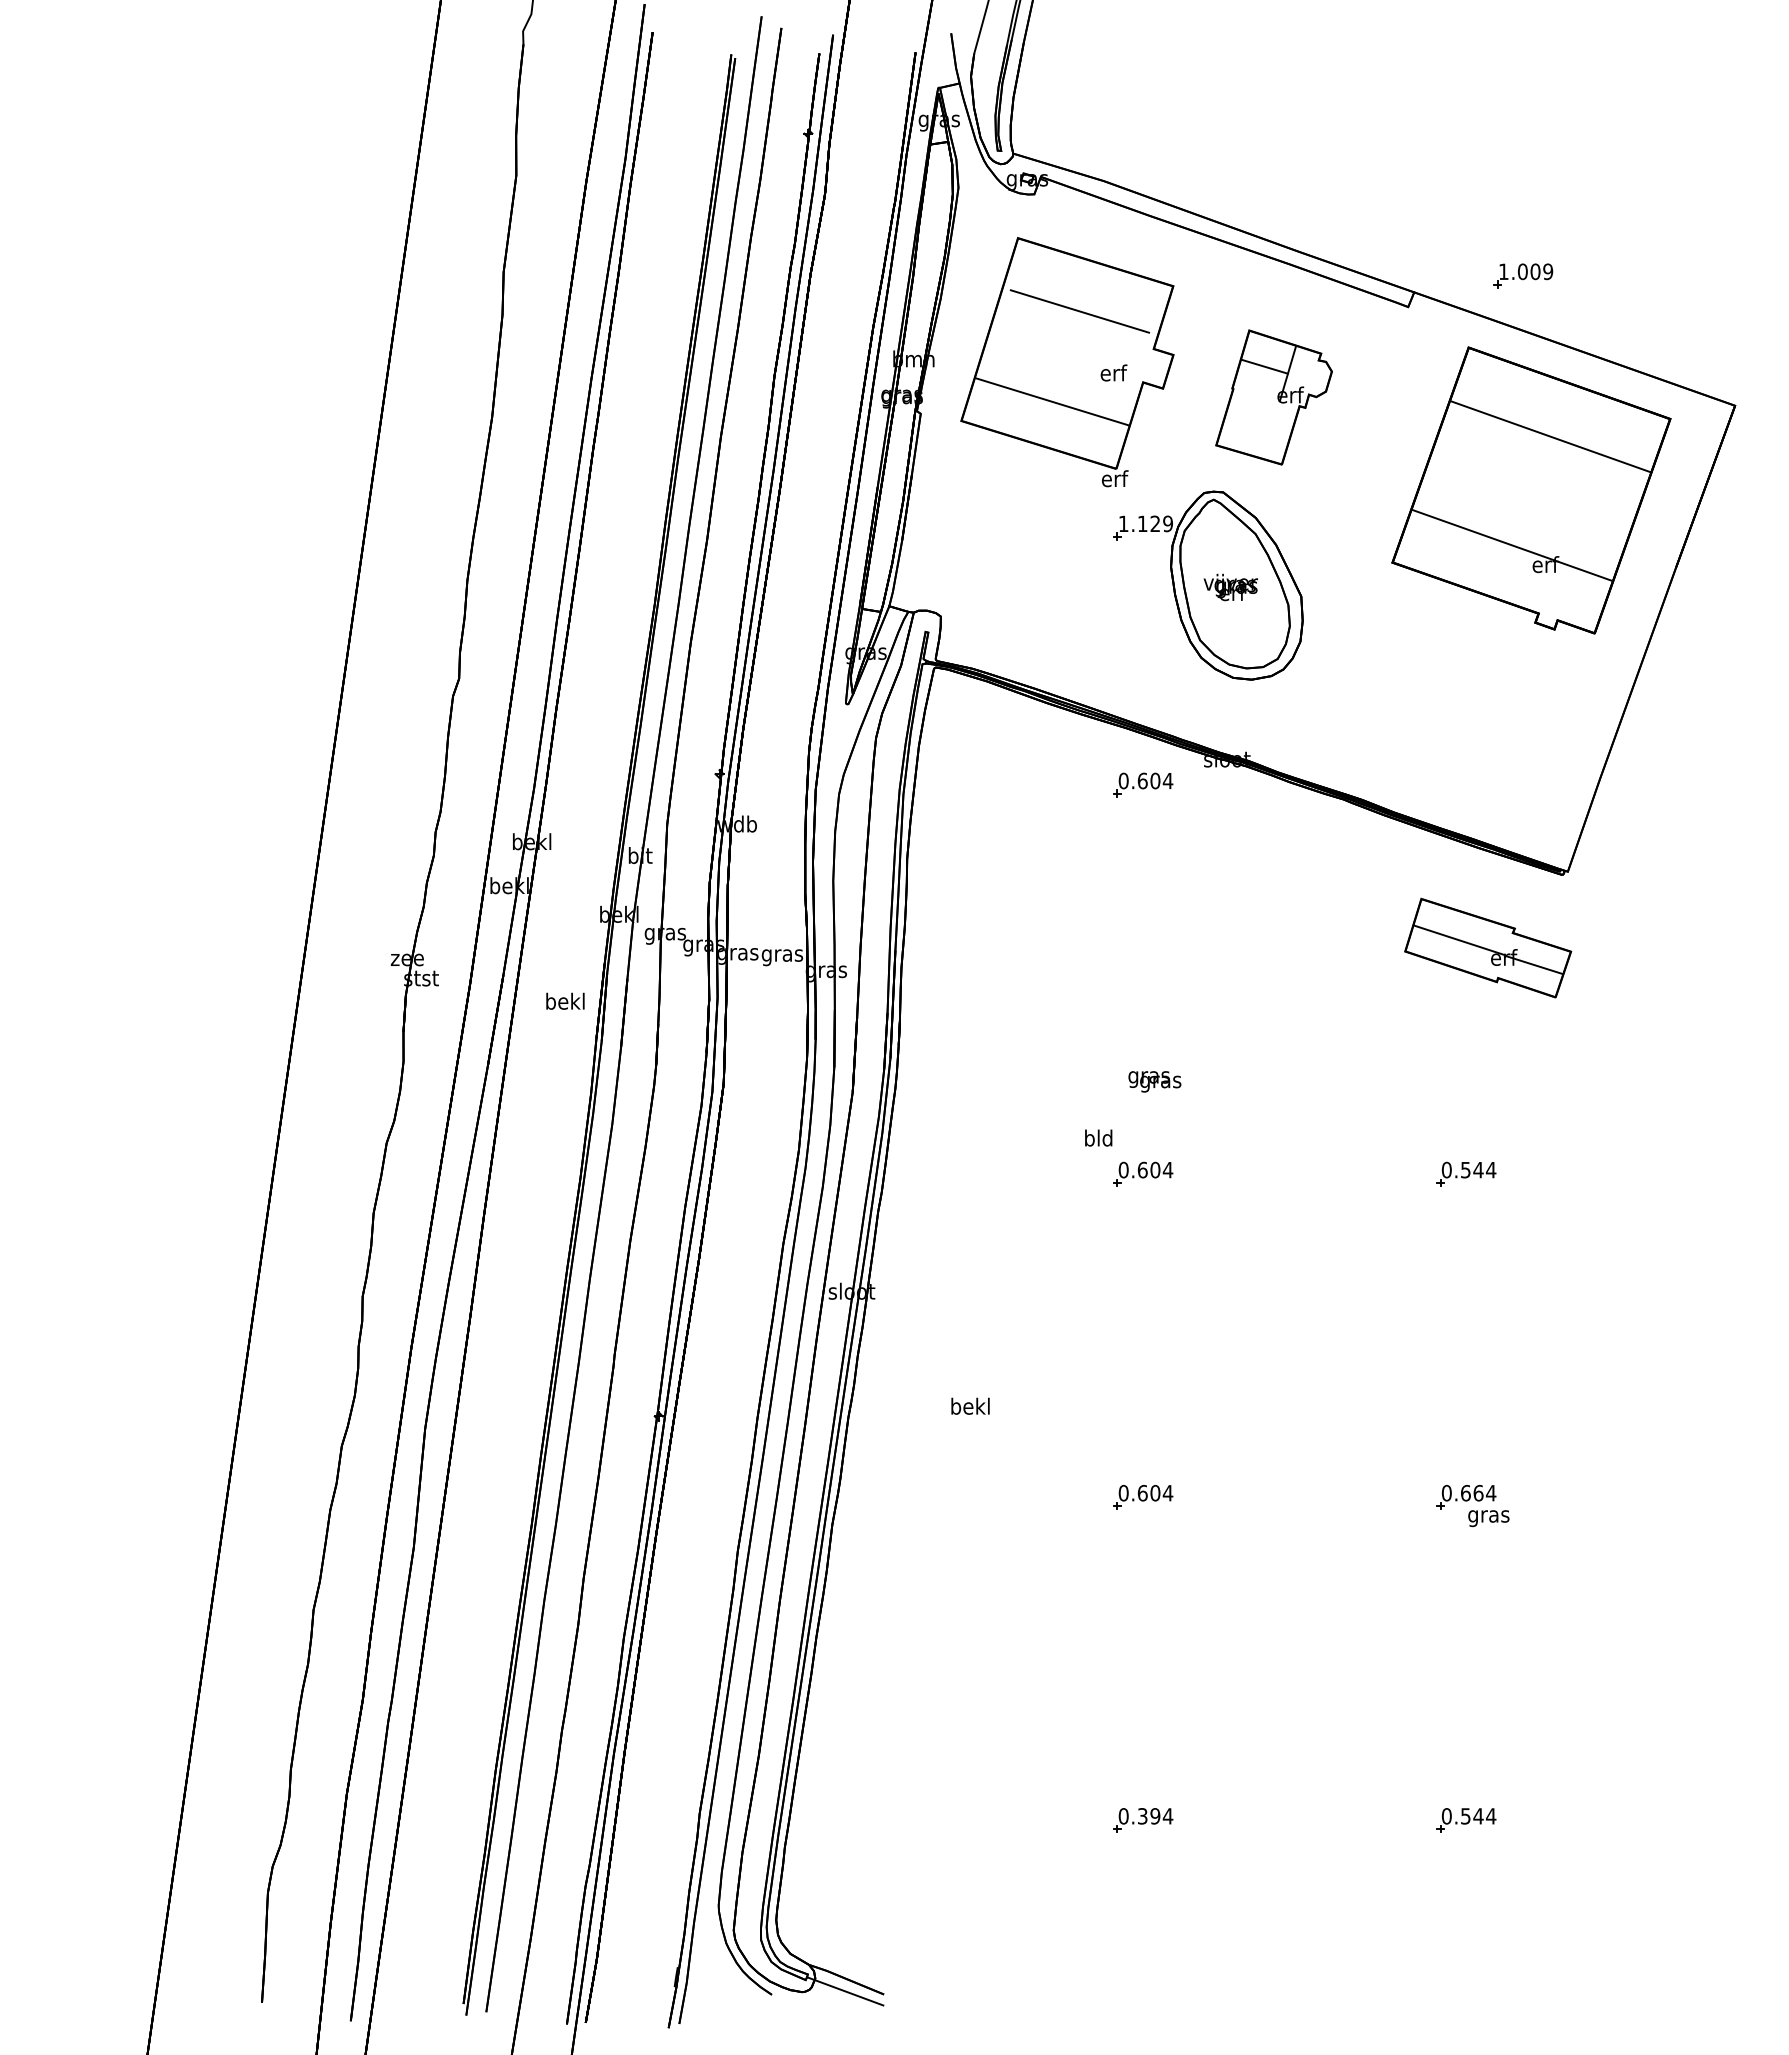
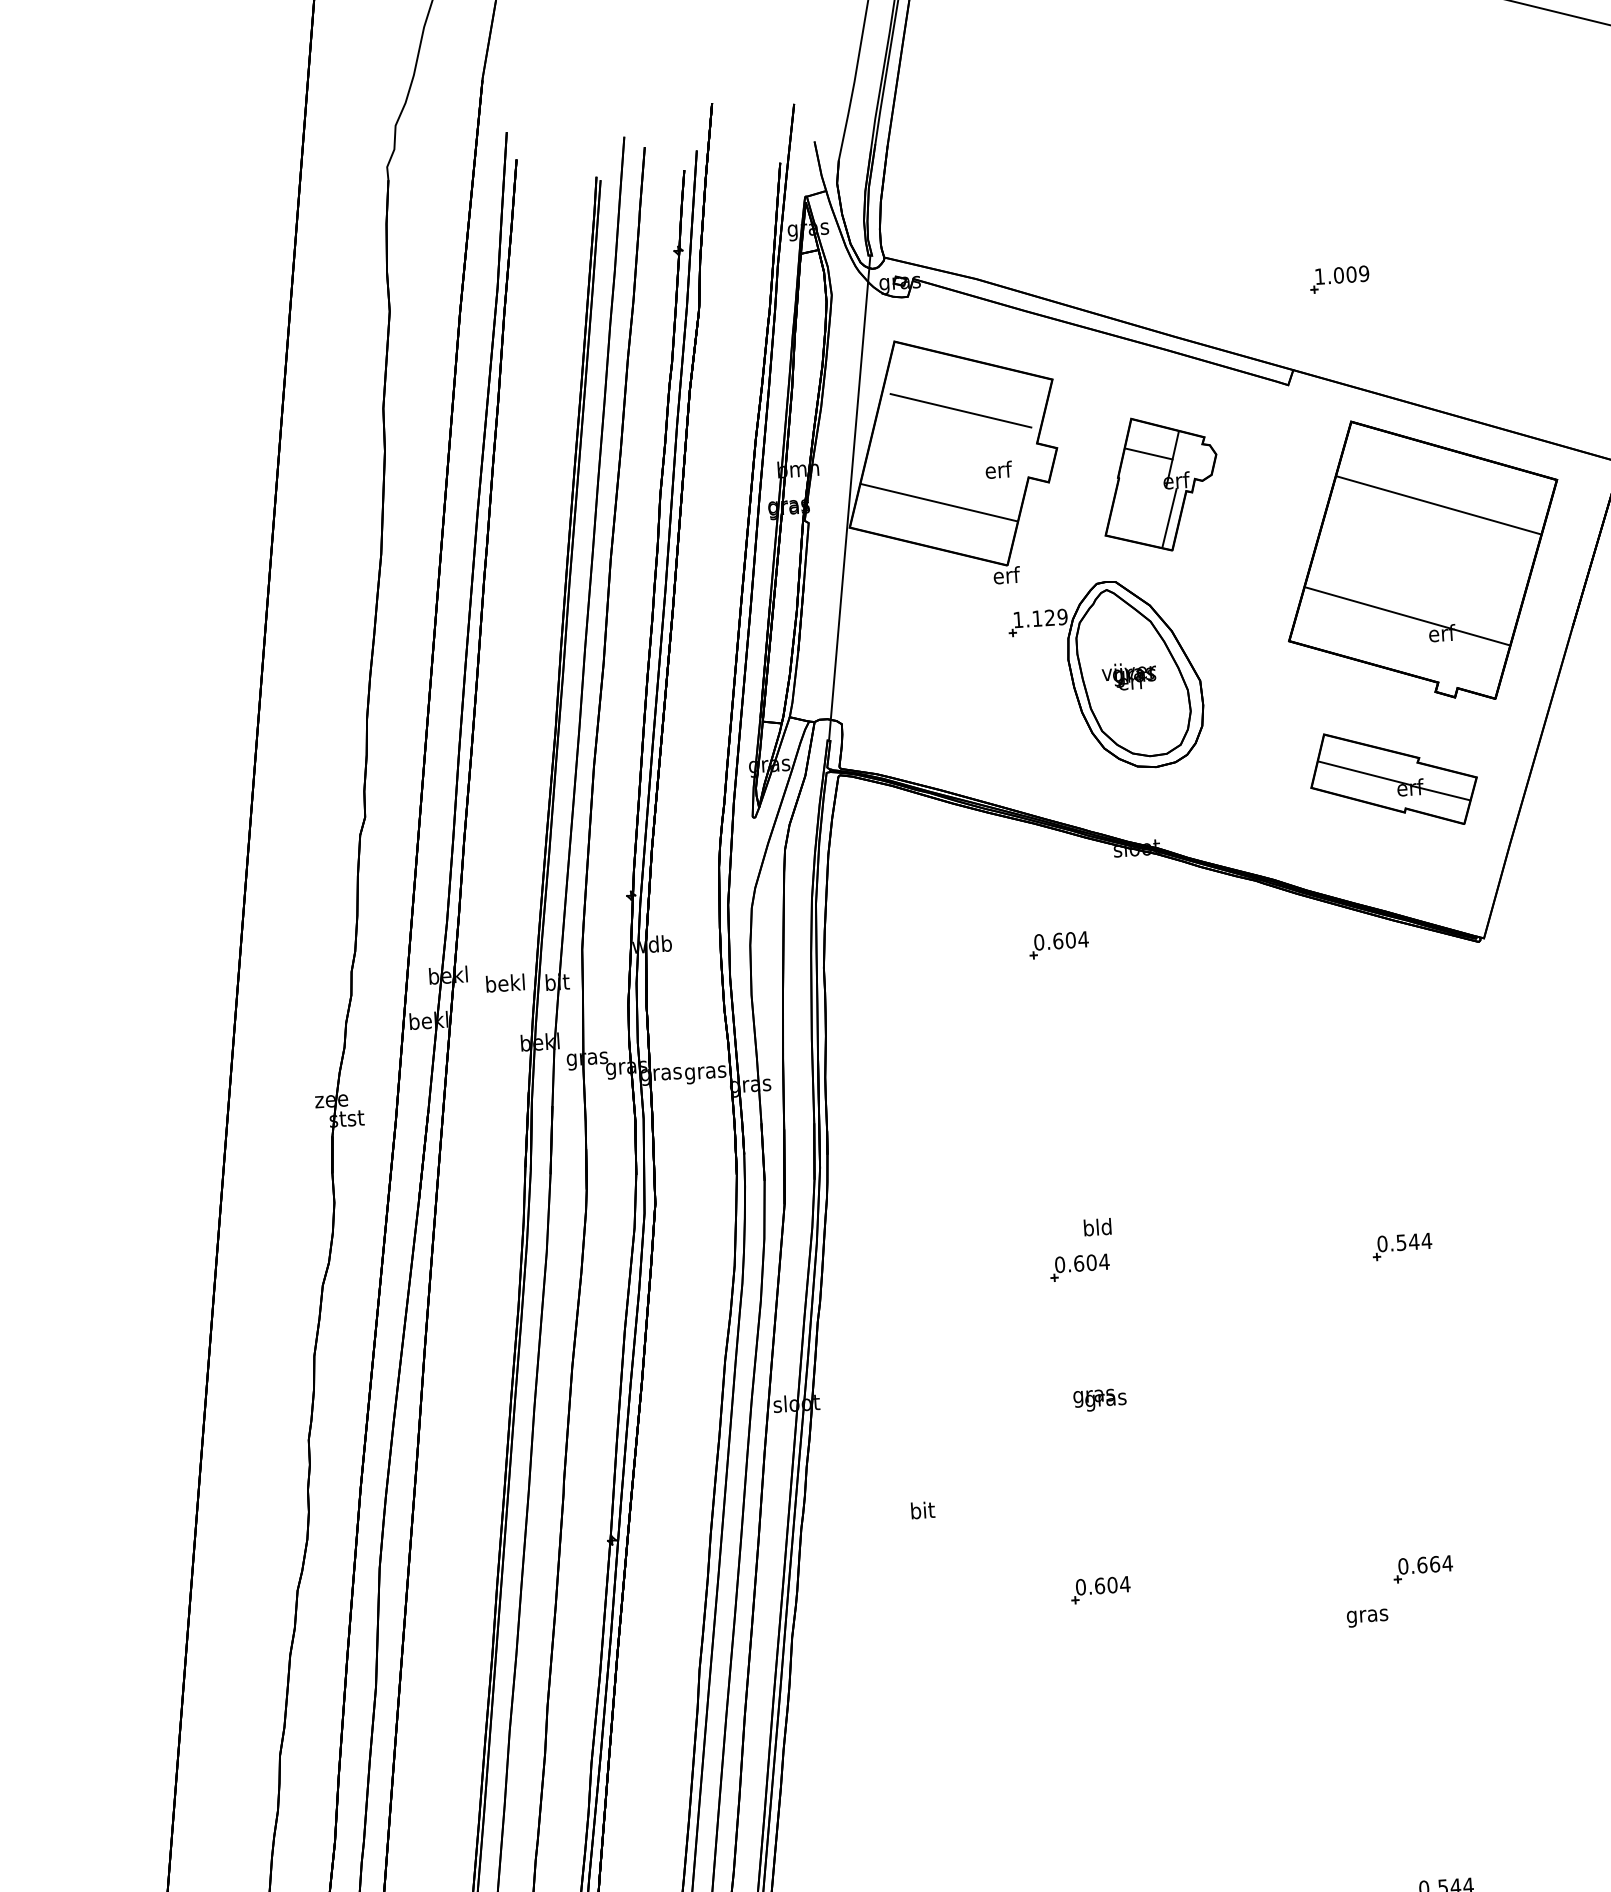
part: (1523, 275) -> (1339, 279), moved
line: (962, 391) -> (848, 498), added
line: (1281, 432) -> (1169, 518), added
part: (1143, 784) -> (1059, 944), moved
part: (1488, 947) -> (1394, 778), moved
text: (565, 1000) -> (505, 982), moved
text: (1154, 1081) -> (1099, 1399), moved
text: (1098, 1137) -> (1097, 1226), moved
text: (970, 1405) -> (922, 1509), bekl -> bit
text: (1488, 1518) -> (1367, 1618), moved

